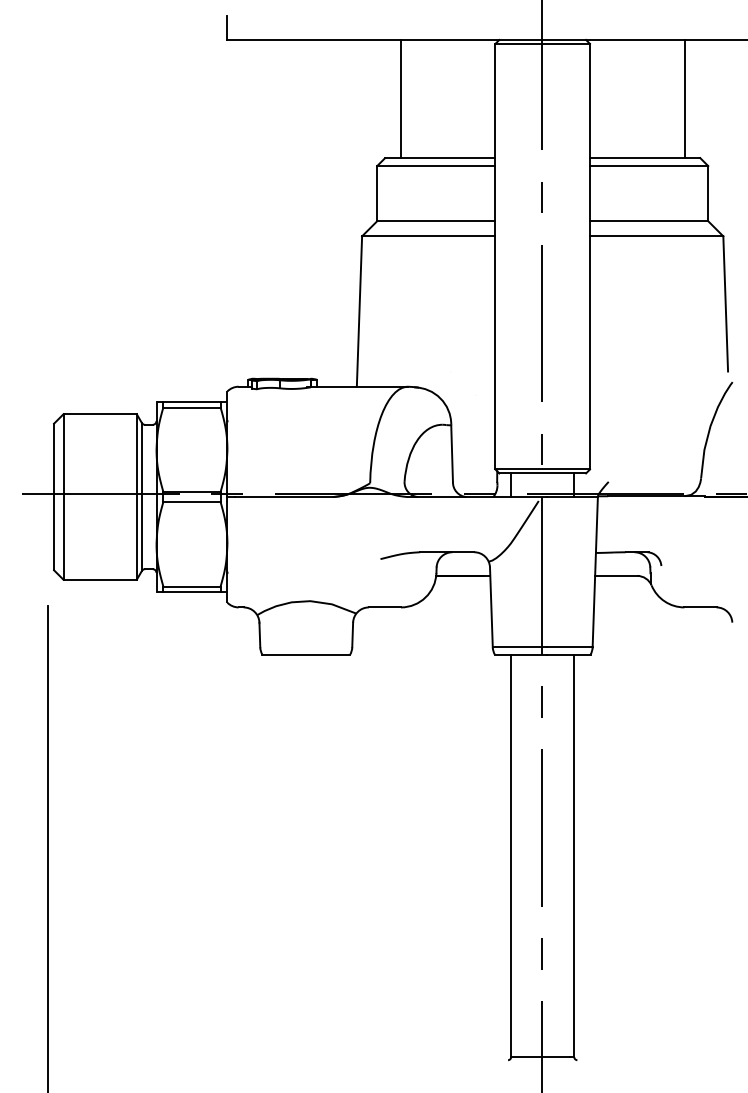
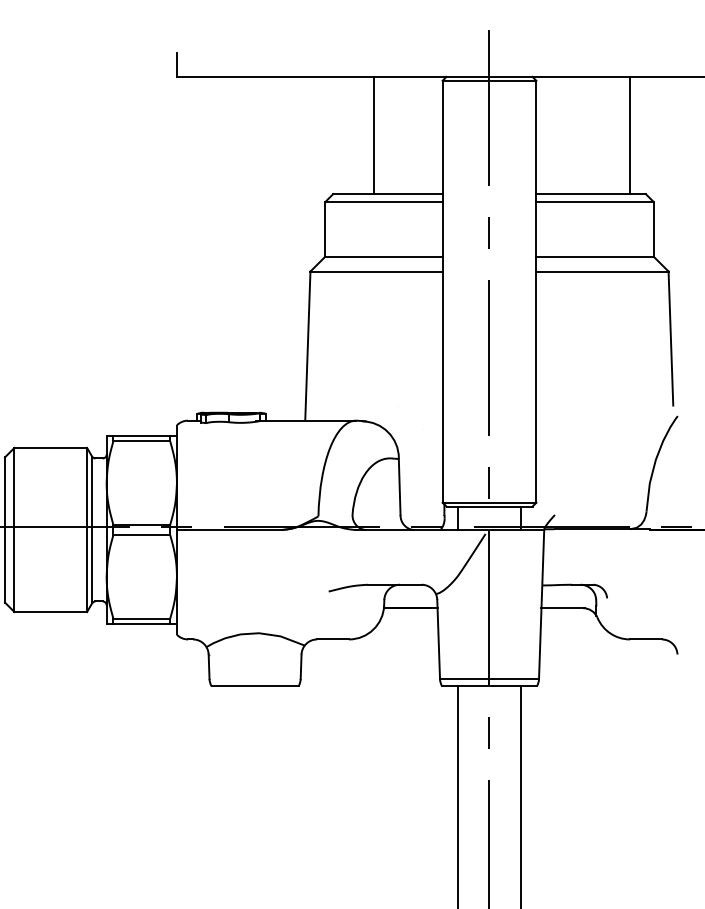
line: (400, 98) -> (373, 134), moved

